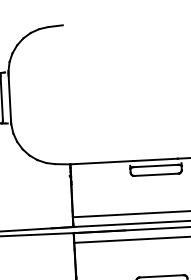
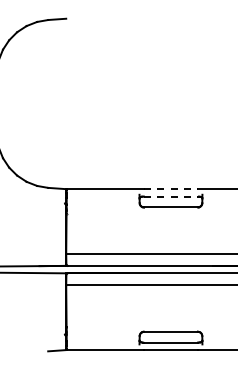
line: (156, 160) -> (171, 189), solid -> dashed
line: (156, 165) -> (171, 196), solid -> dashed

